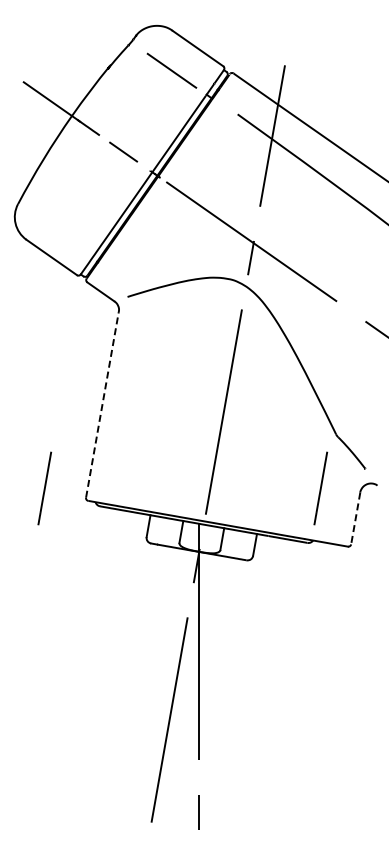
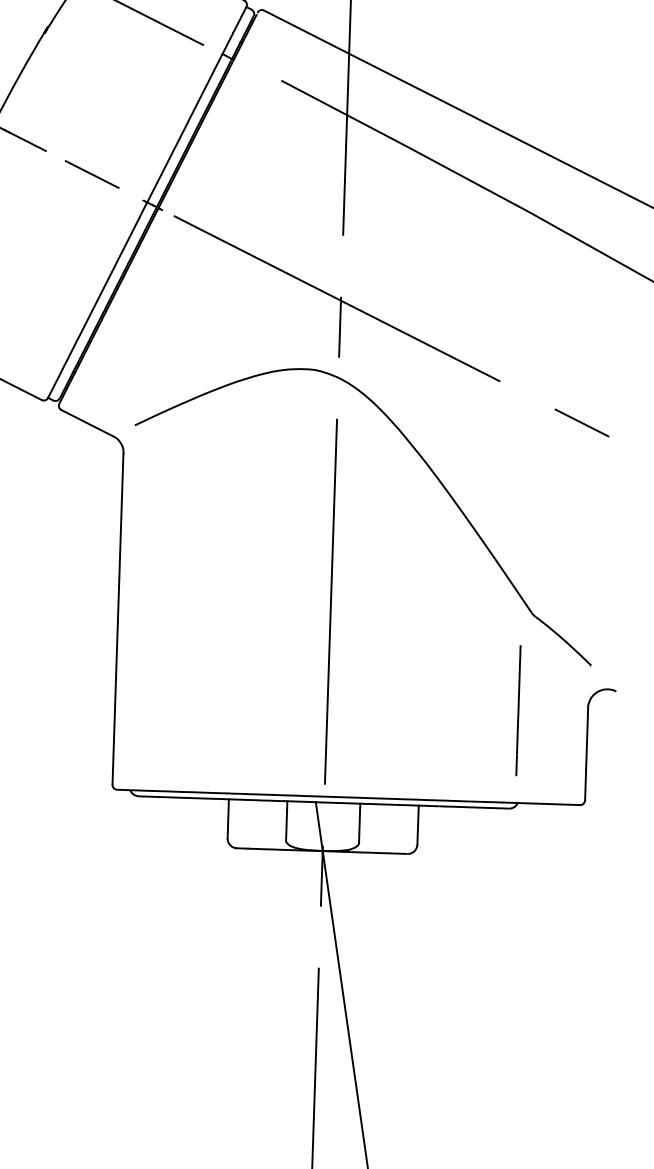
line: (102, 404) -> (118, 618), dashed -> solid
line: (44, 488) -> (37, 779), removed
line: (355, 519) -> (586, 756), dashed -> solid

